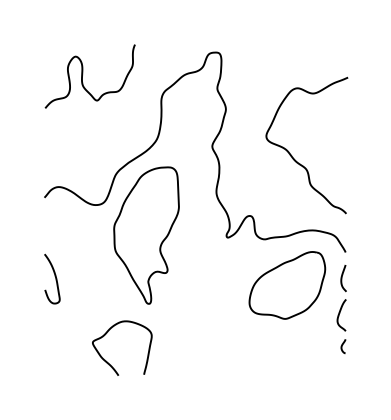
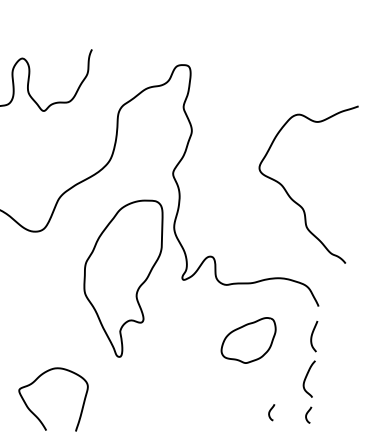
curve: (292, 155) -> (288, 191), moved
part: (146, 235) -> (121, 277), moved
part: (287, 285) -> (248, 340), size x0.6
curve: (311, 345) -> (271, 411), added

